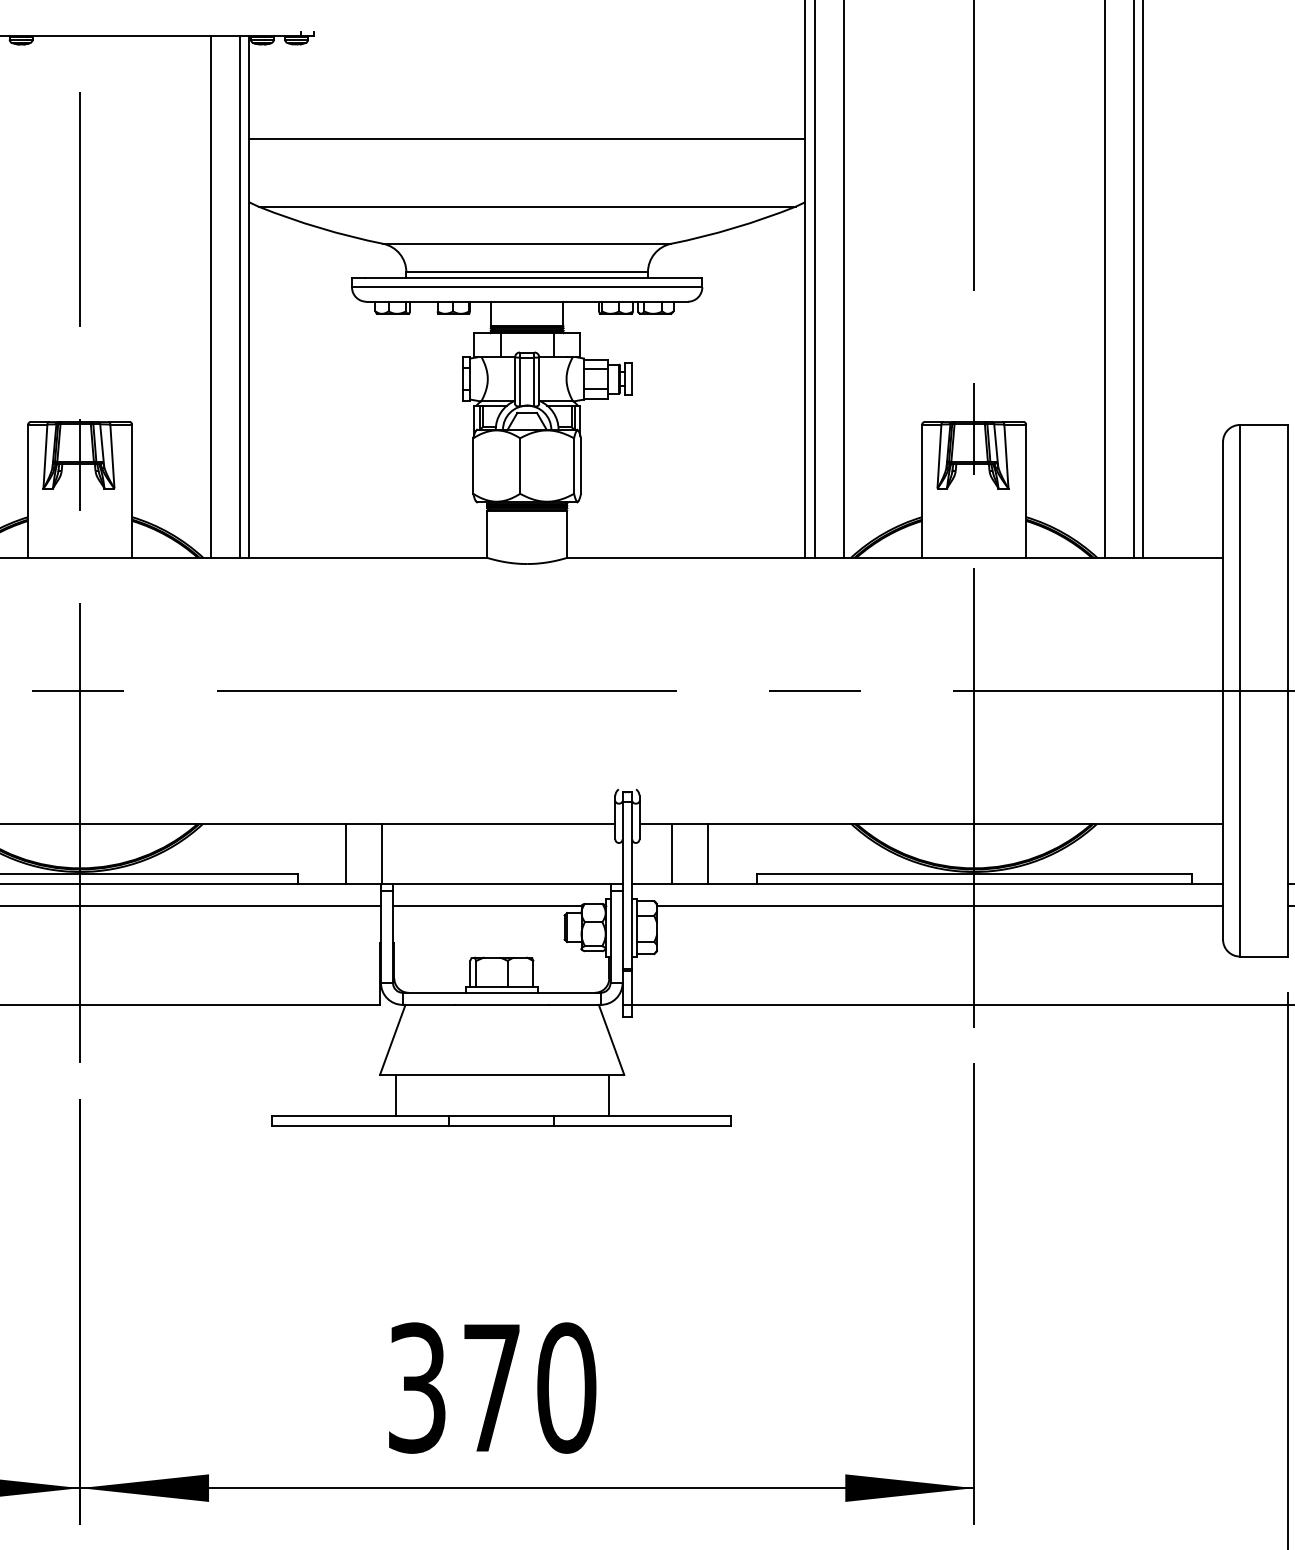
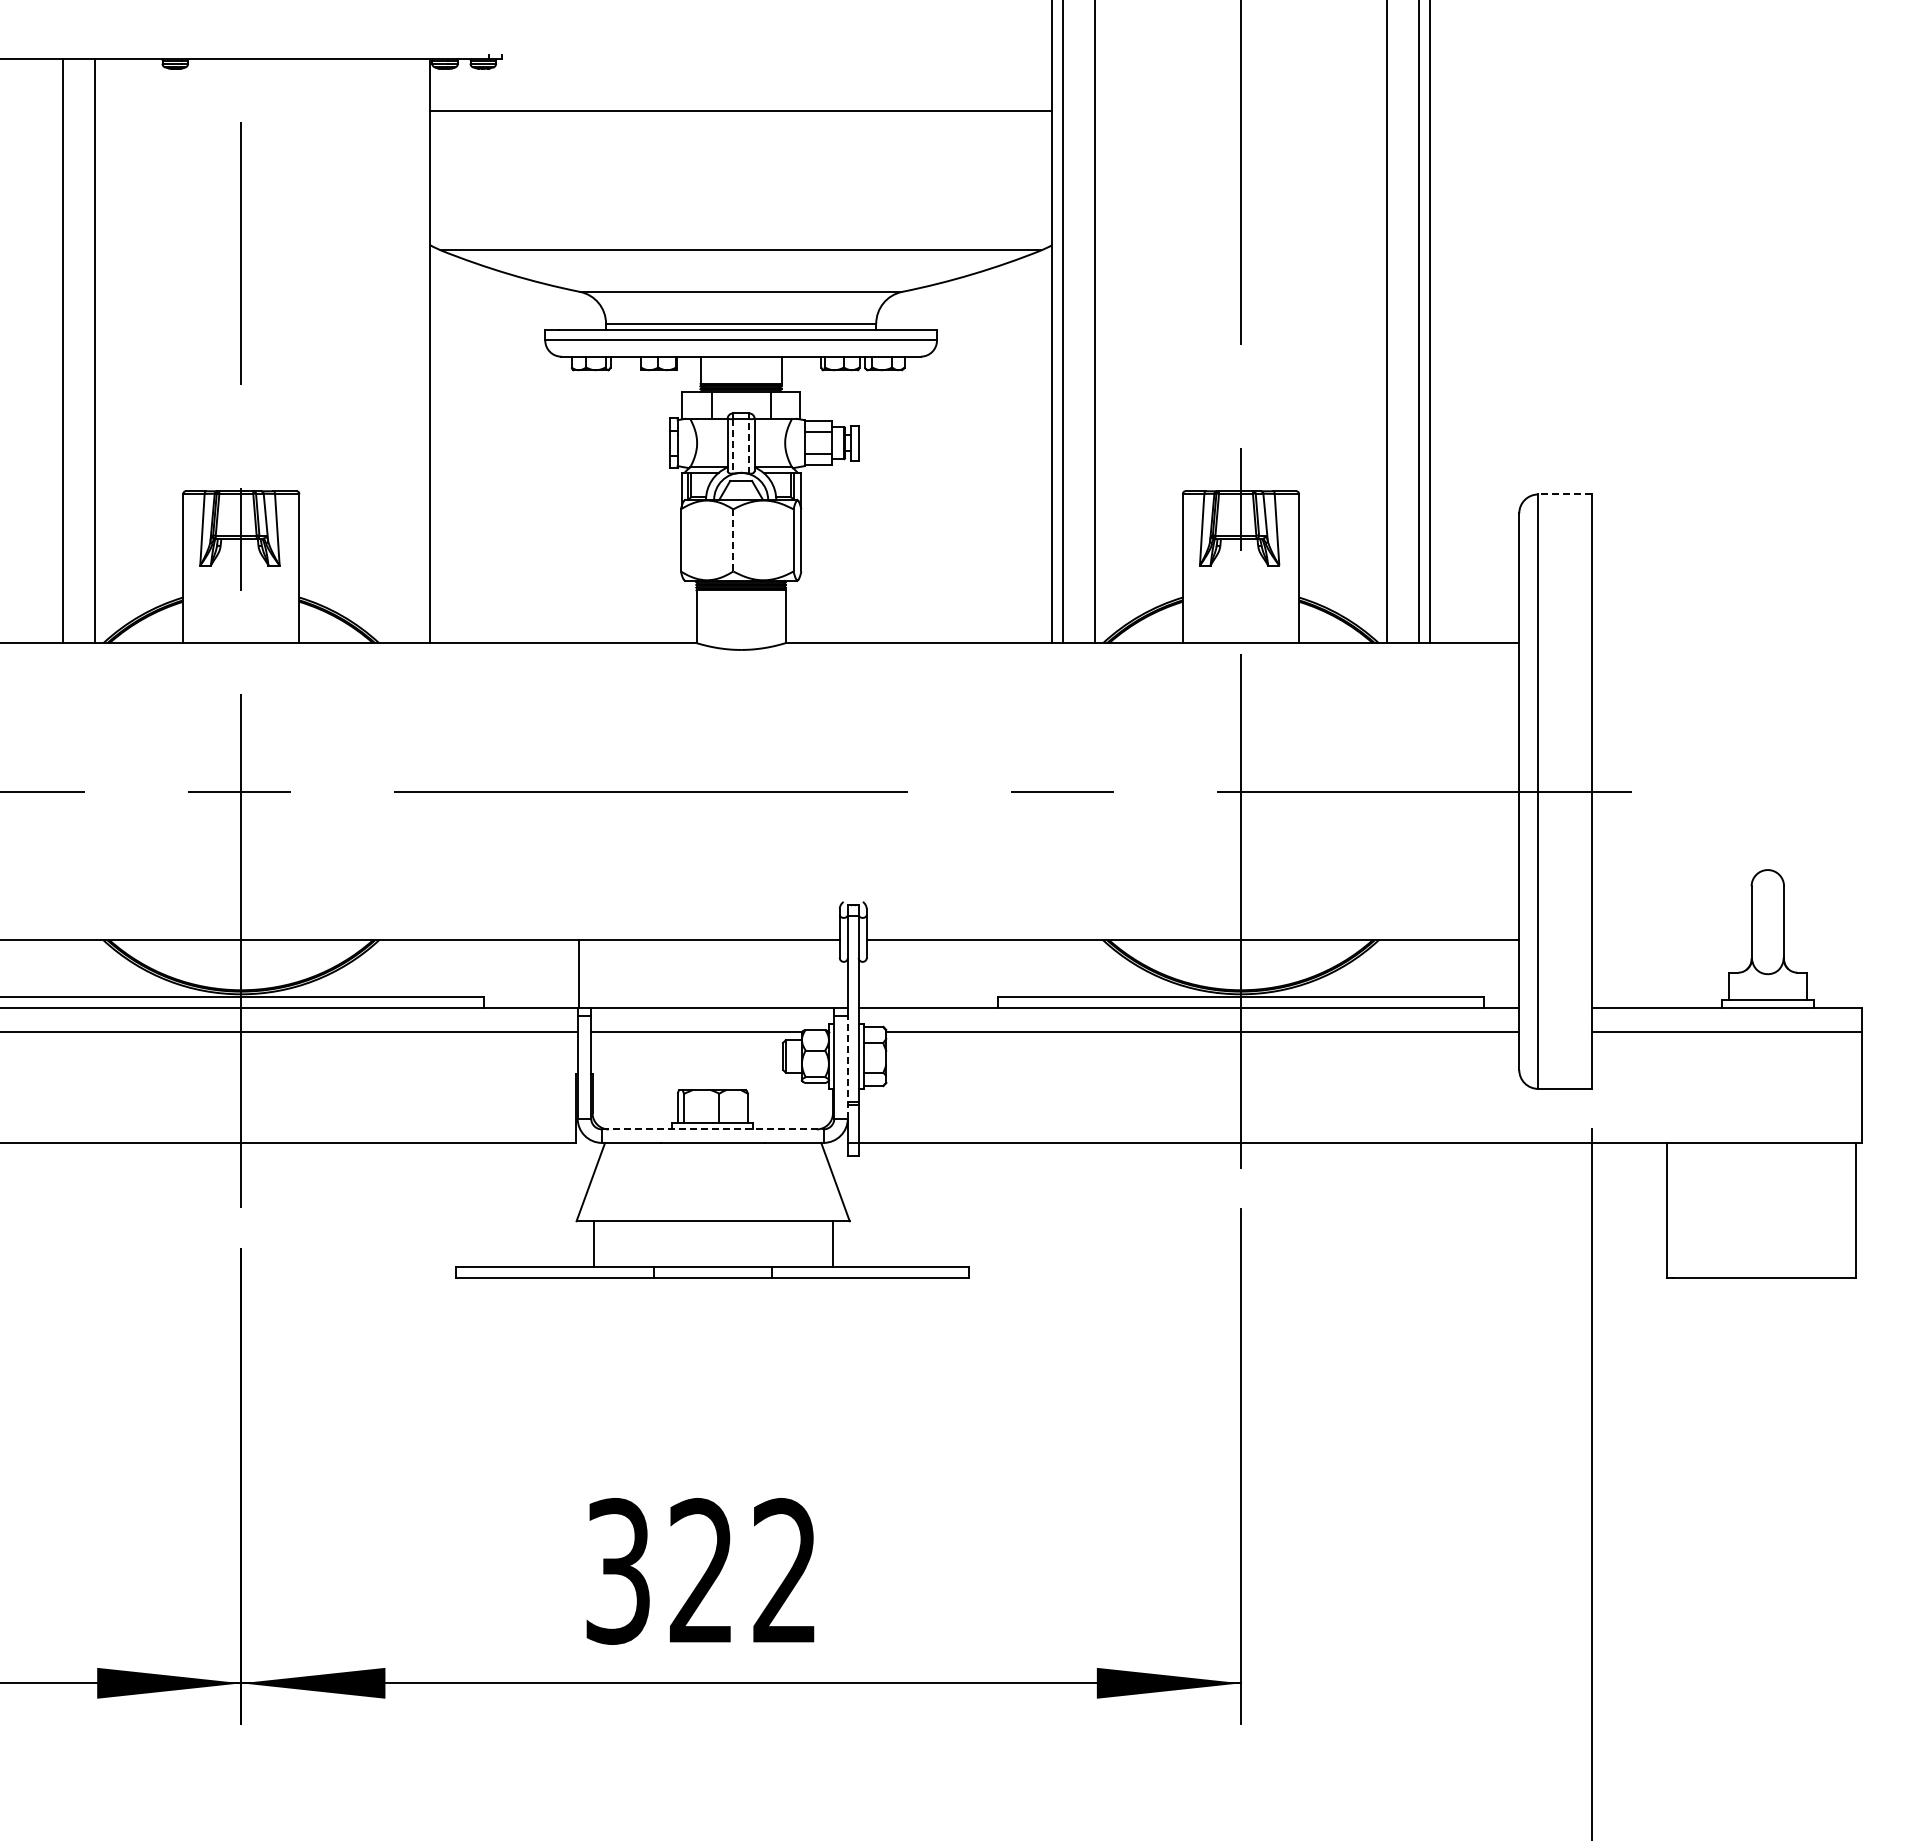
line: (526, 139) -> (740, 111), moved
line: (210, 297) -> (387, 351), removed
line: (239, 297) -> (419, 351), removed
line: (534, 381) -> (749, 445), solid -> dashed
line: (520, 382) -> (733, 446), solid -> dashed
line: (1263, 424) -> (1564, 494), solid -> dashed
line: (520, 466) -> (733, 540), solid -> dashed
line: (345, 853) -> (538, 973), removed
line: (672, 853) -> (903, 973), removed
line: (708, 853) -> (943, 973), removed
line: (622, 936) -> (847, 1066), solid -> dashed
line: (501, 992) -> (712, 1129), solid -> dashed
text: (529, 1388) -> (743, 1571), 370 -> 322

